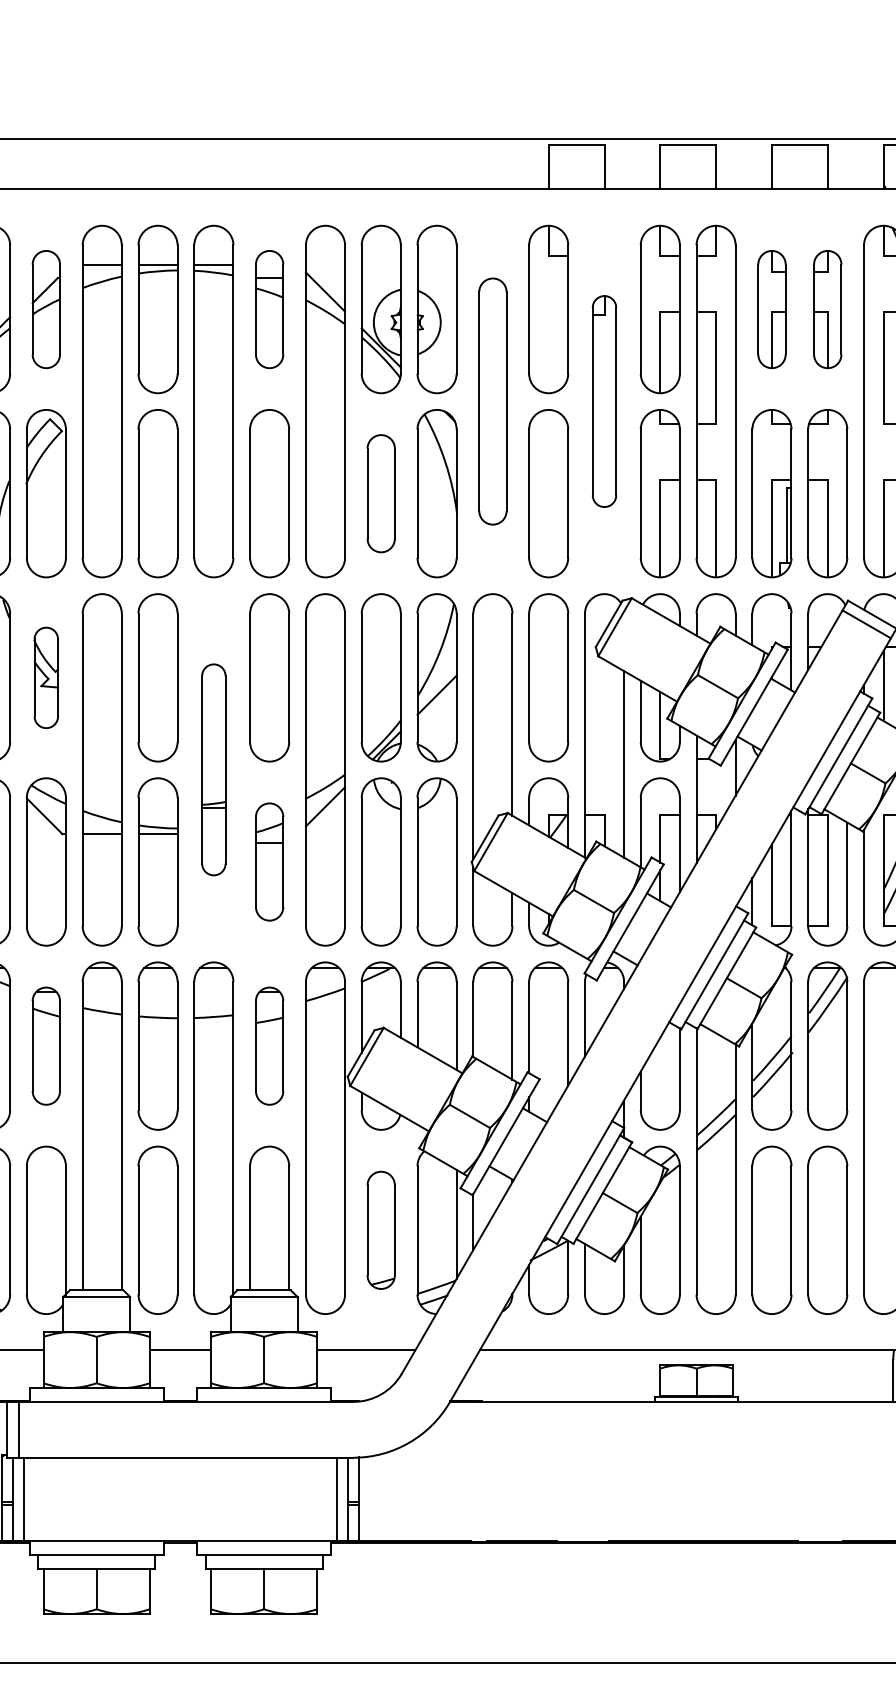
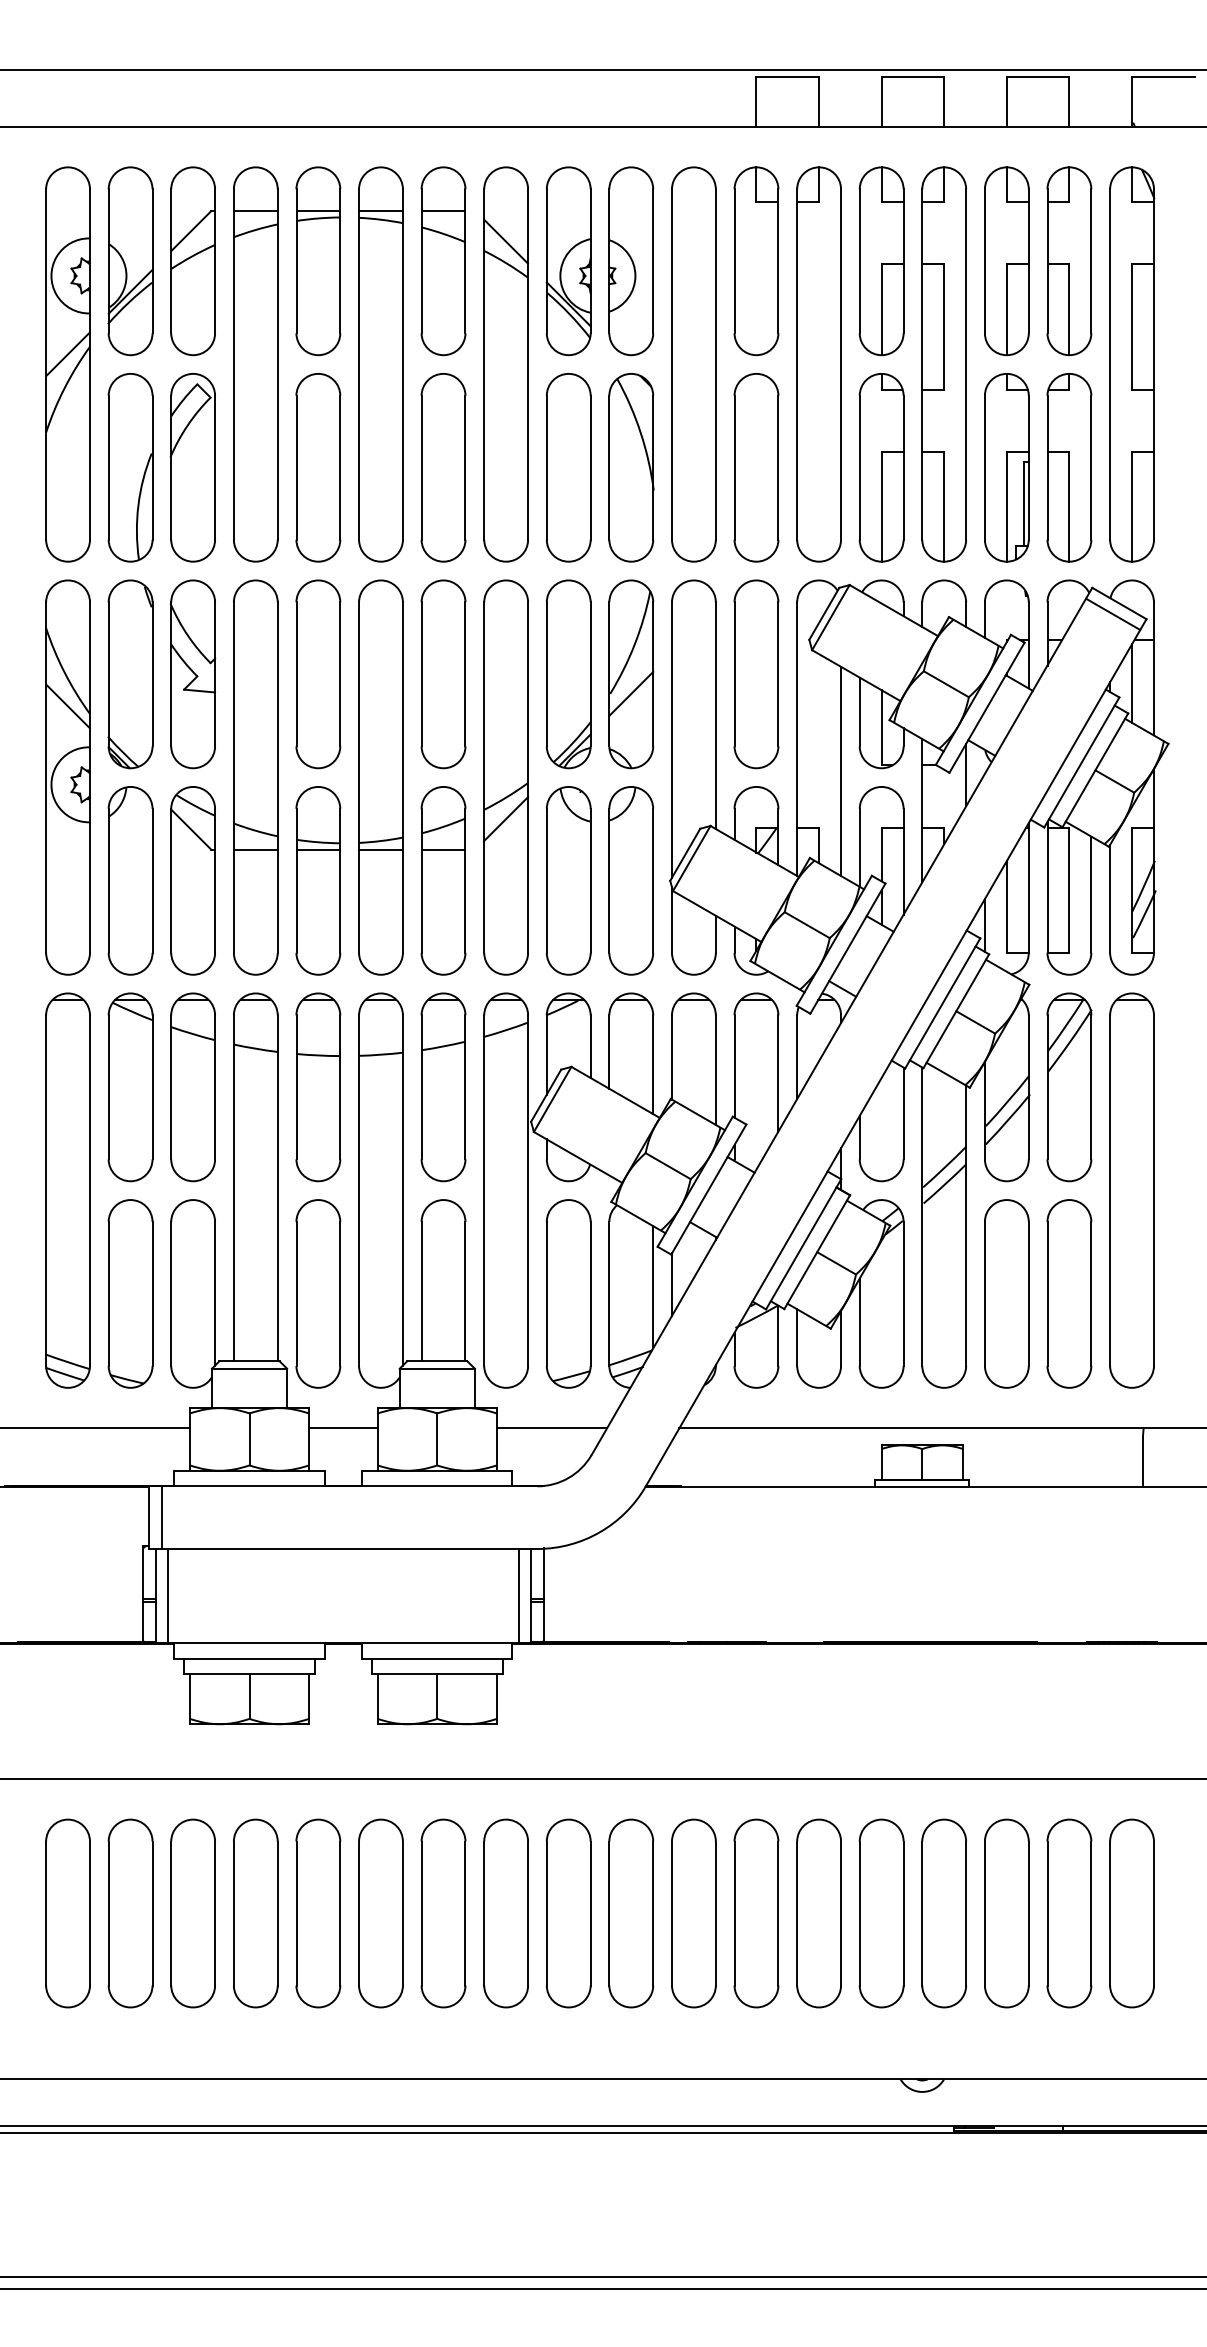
part: (45, 309) -> (192, 261), size x1.43
part: (269, 309) -> (443, 261), size x1.43
part: (771, 309) -> (1006, 261), size x1.43
part: (827, 309) -> (1069, 261), size x1.43
part: (492, 401) -> (693, 364), size x1.43
part: (604, 401) -> (818, 364), size x1.67
part: (381, 493) -> (568, 467), size x1.43
part: (45, 677) -> (192, 674), size x1.67
part: (213, 769) -> (380, 777), size x1.67
part: (269, 861) -> (443, 880), size x1.43
part: (45, 1046) -> (192, 1087), size x1.43
part: (269, 1046) -> (443, 1087), size x1.43
part: (381, 1229) -> (568, 1293), size x1.43

